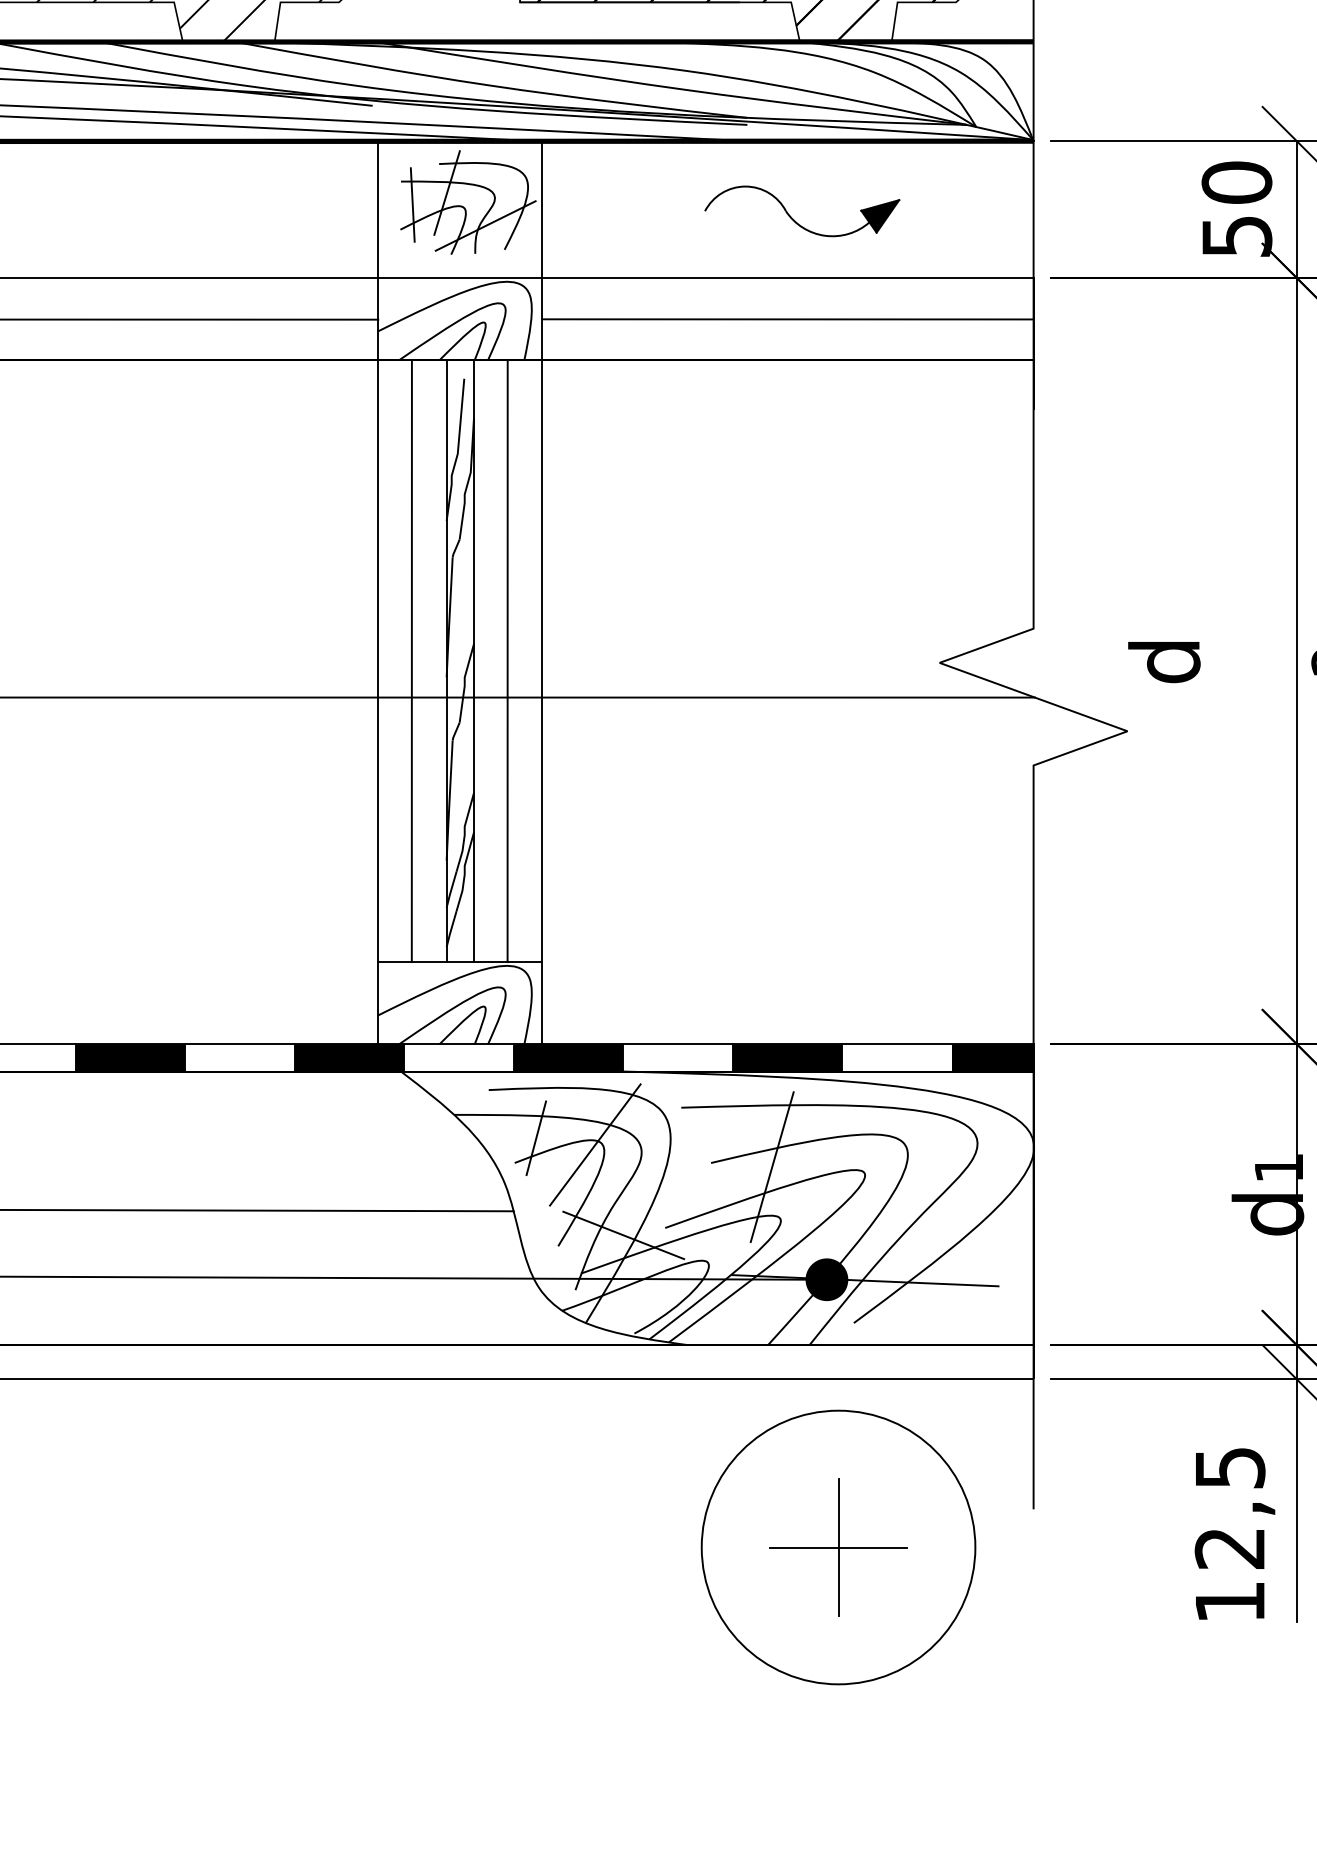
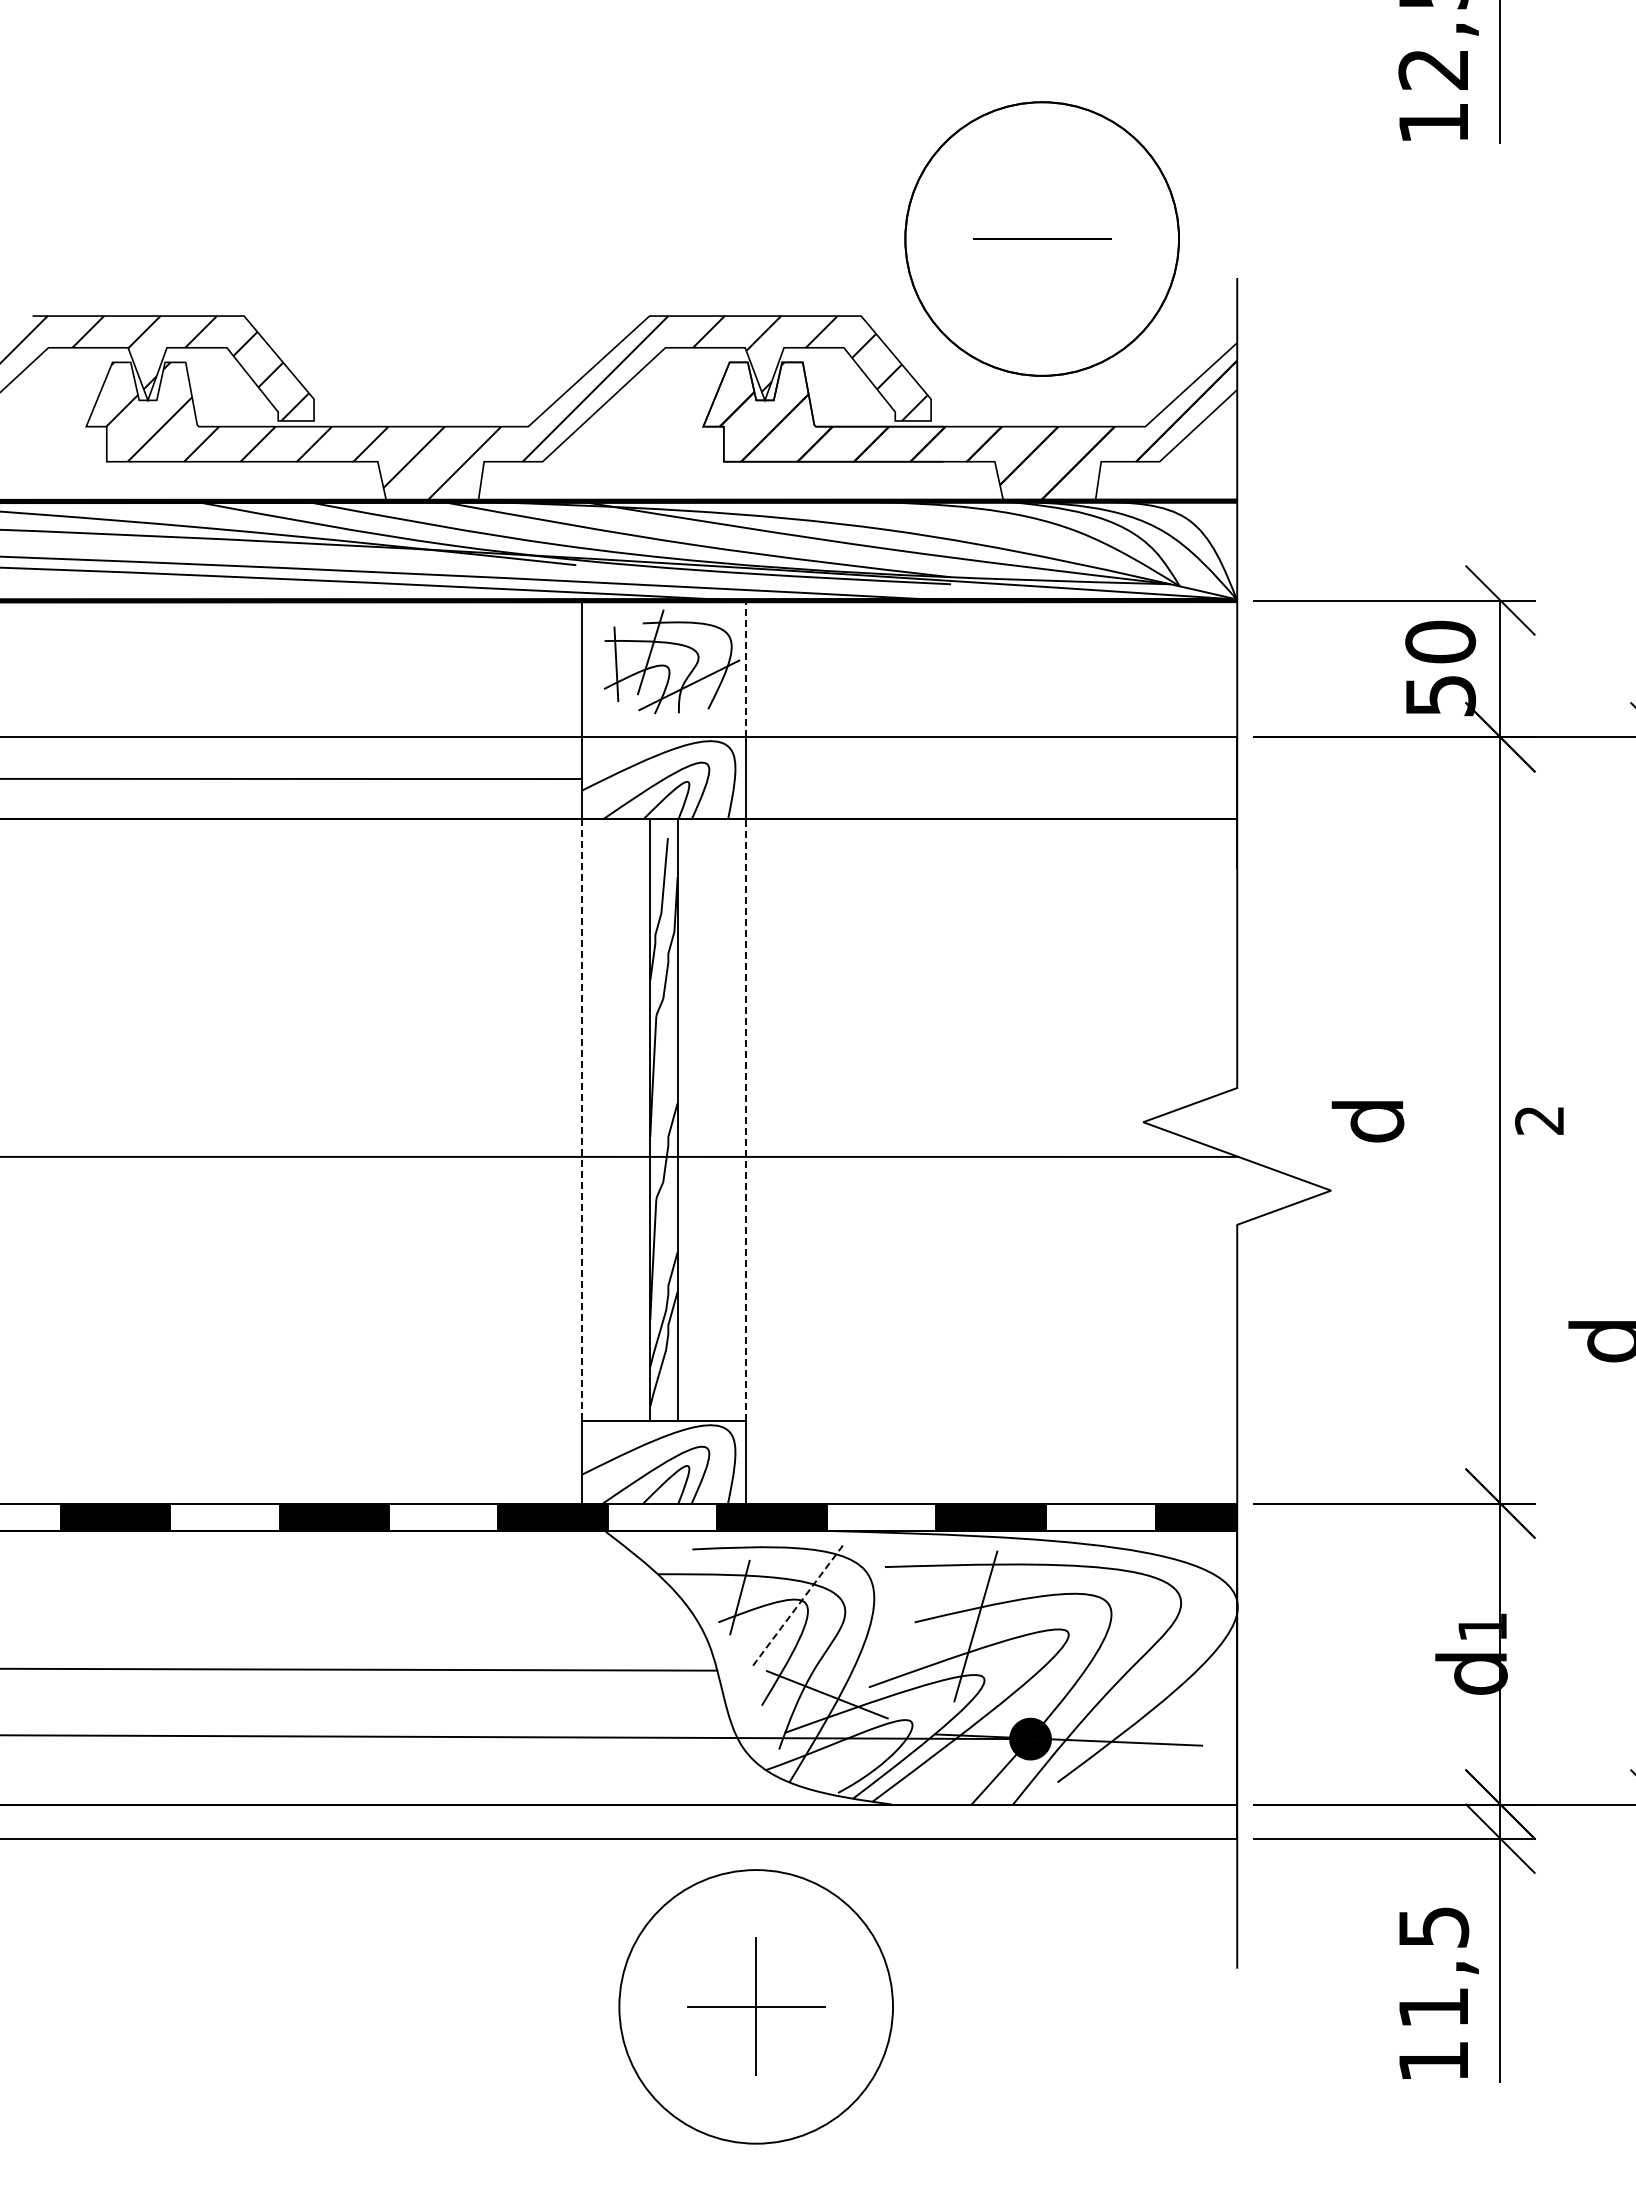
line: (542, 209) -> (746, 668), solid -> dashed
part: (793, 219) -> (997, 678), removed
line: (787, 319) -> (991, 778), removed
line: (377, 661) -> (581, 1120), solid -> dashed
line: (411, 661) -> (615, 1120), removed
line: (507, 661) -> (711, 1120), removed
line: (542, 661) -> (746, 1120), solid -> dashed
line: (594, 1145) -> (798, 1604), solid -> dashed
part: (837, 1547) -> (755, 2006), moved
text: (1228, 1549) -> (1432, 2008), 12,5 -> 11,5

